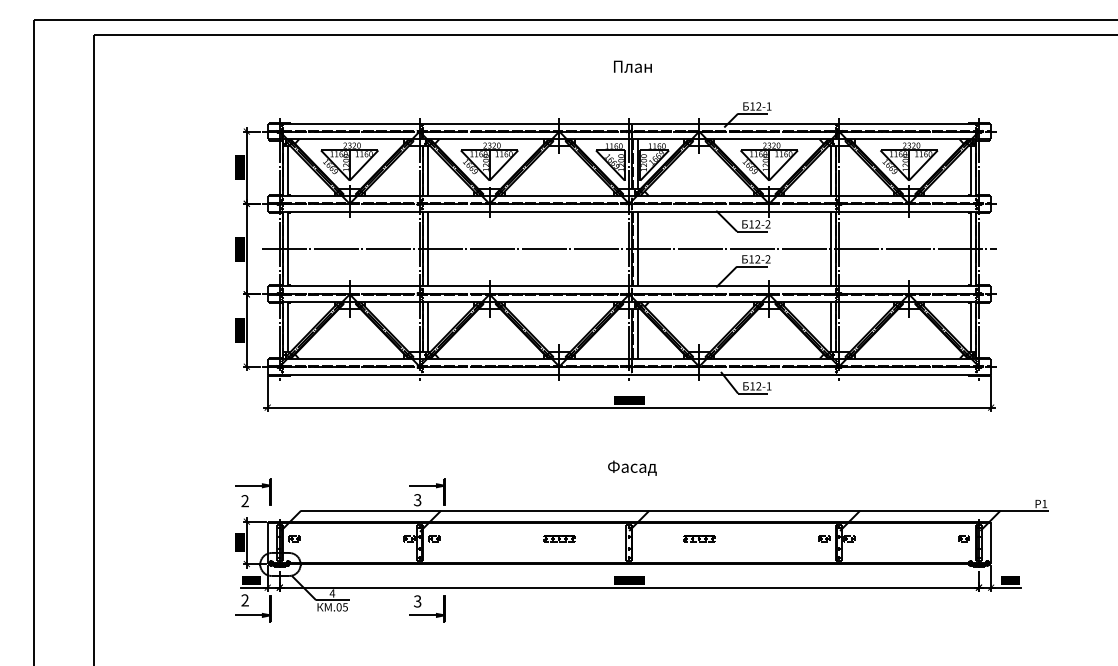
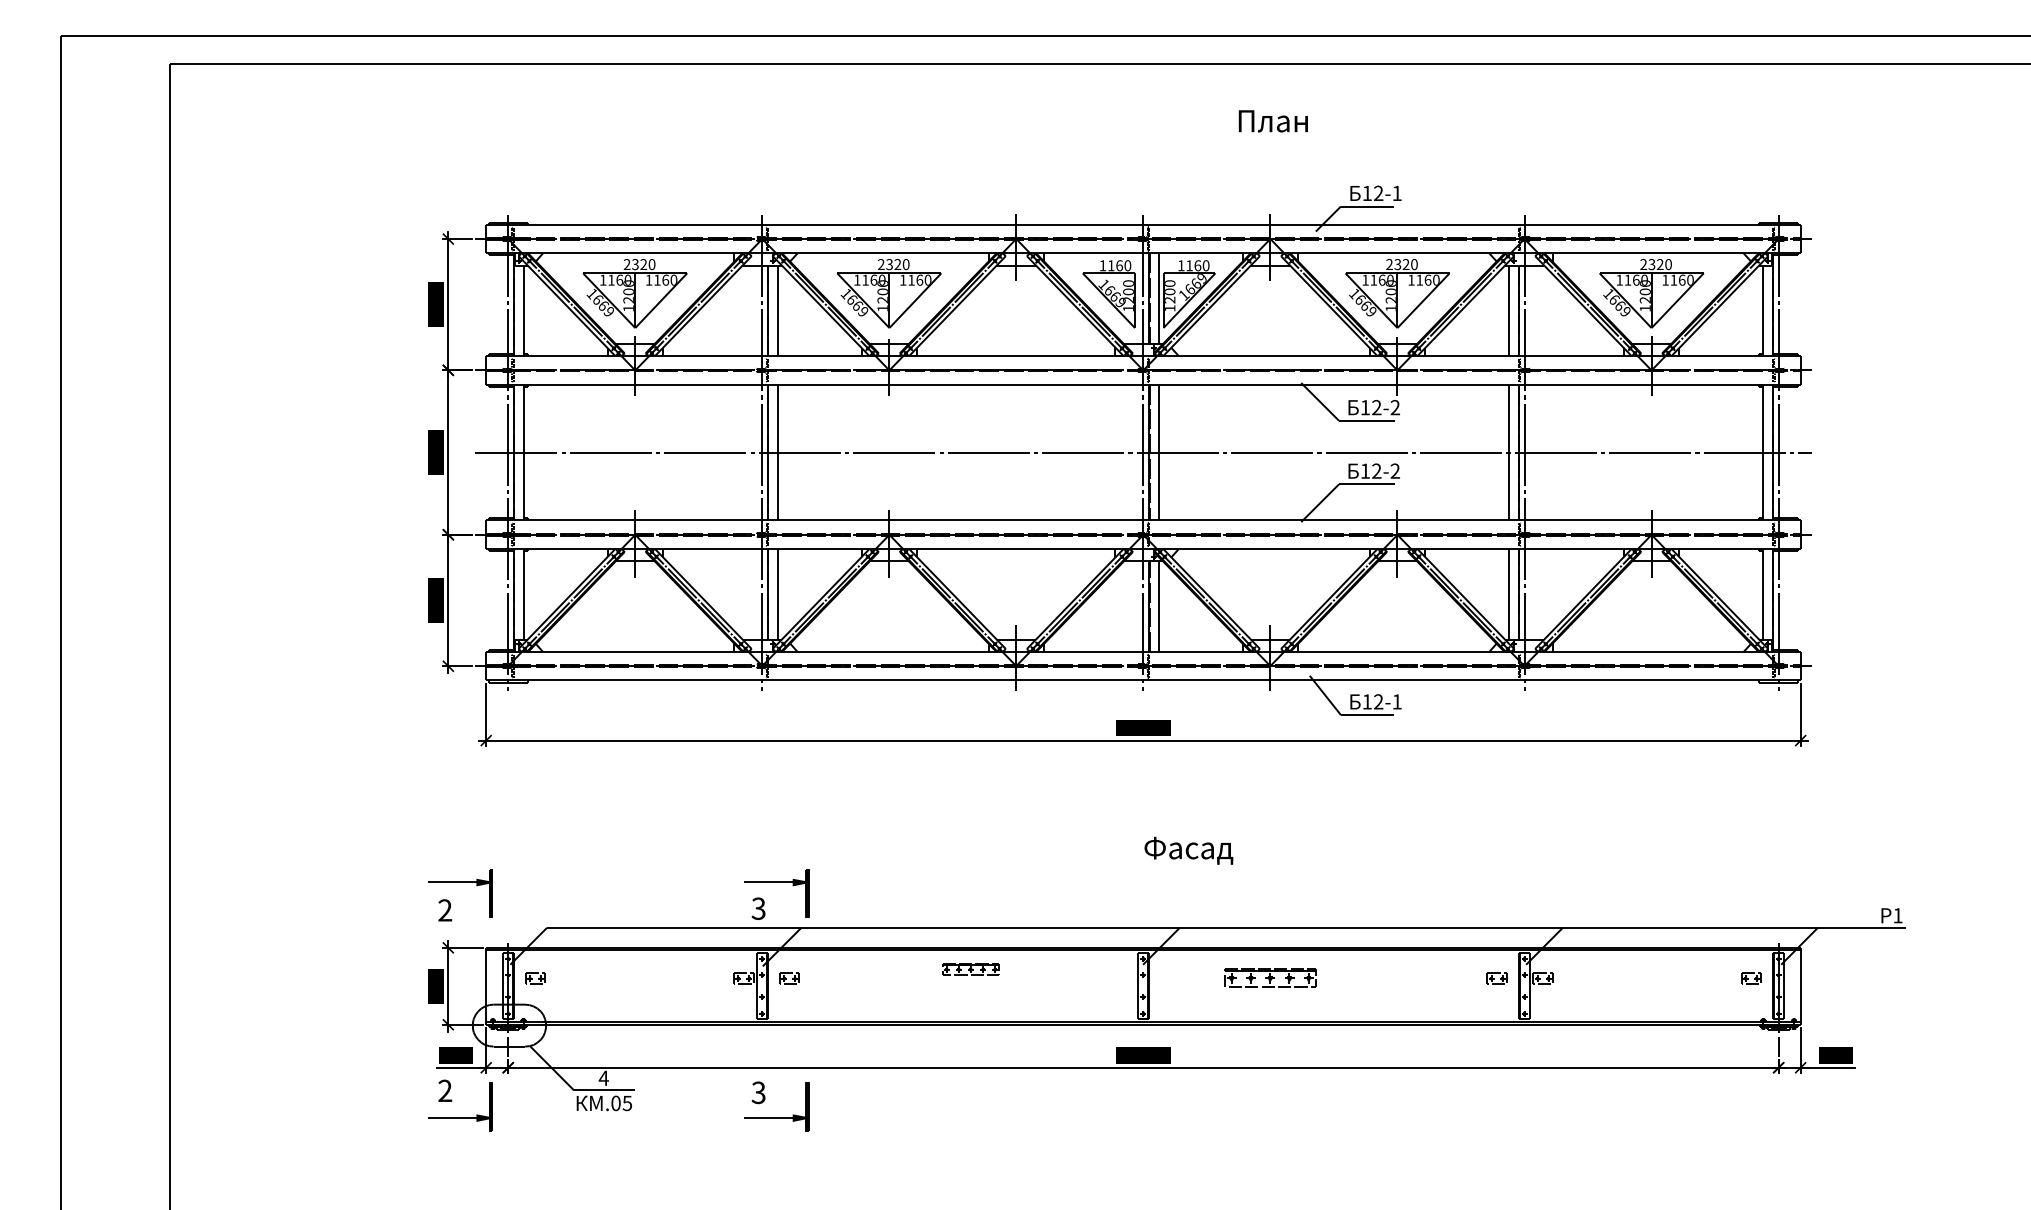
text: (632, 66) -> (1272, 120), moved
text: (632, 467) -> (1189, 849), moved
part: (559, 538) -> (970, 969), moved
part: (699, 538) -> (1270, 978), size x1.6

